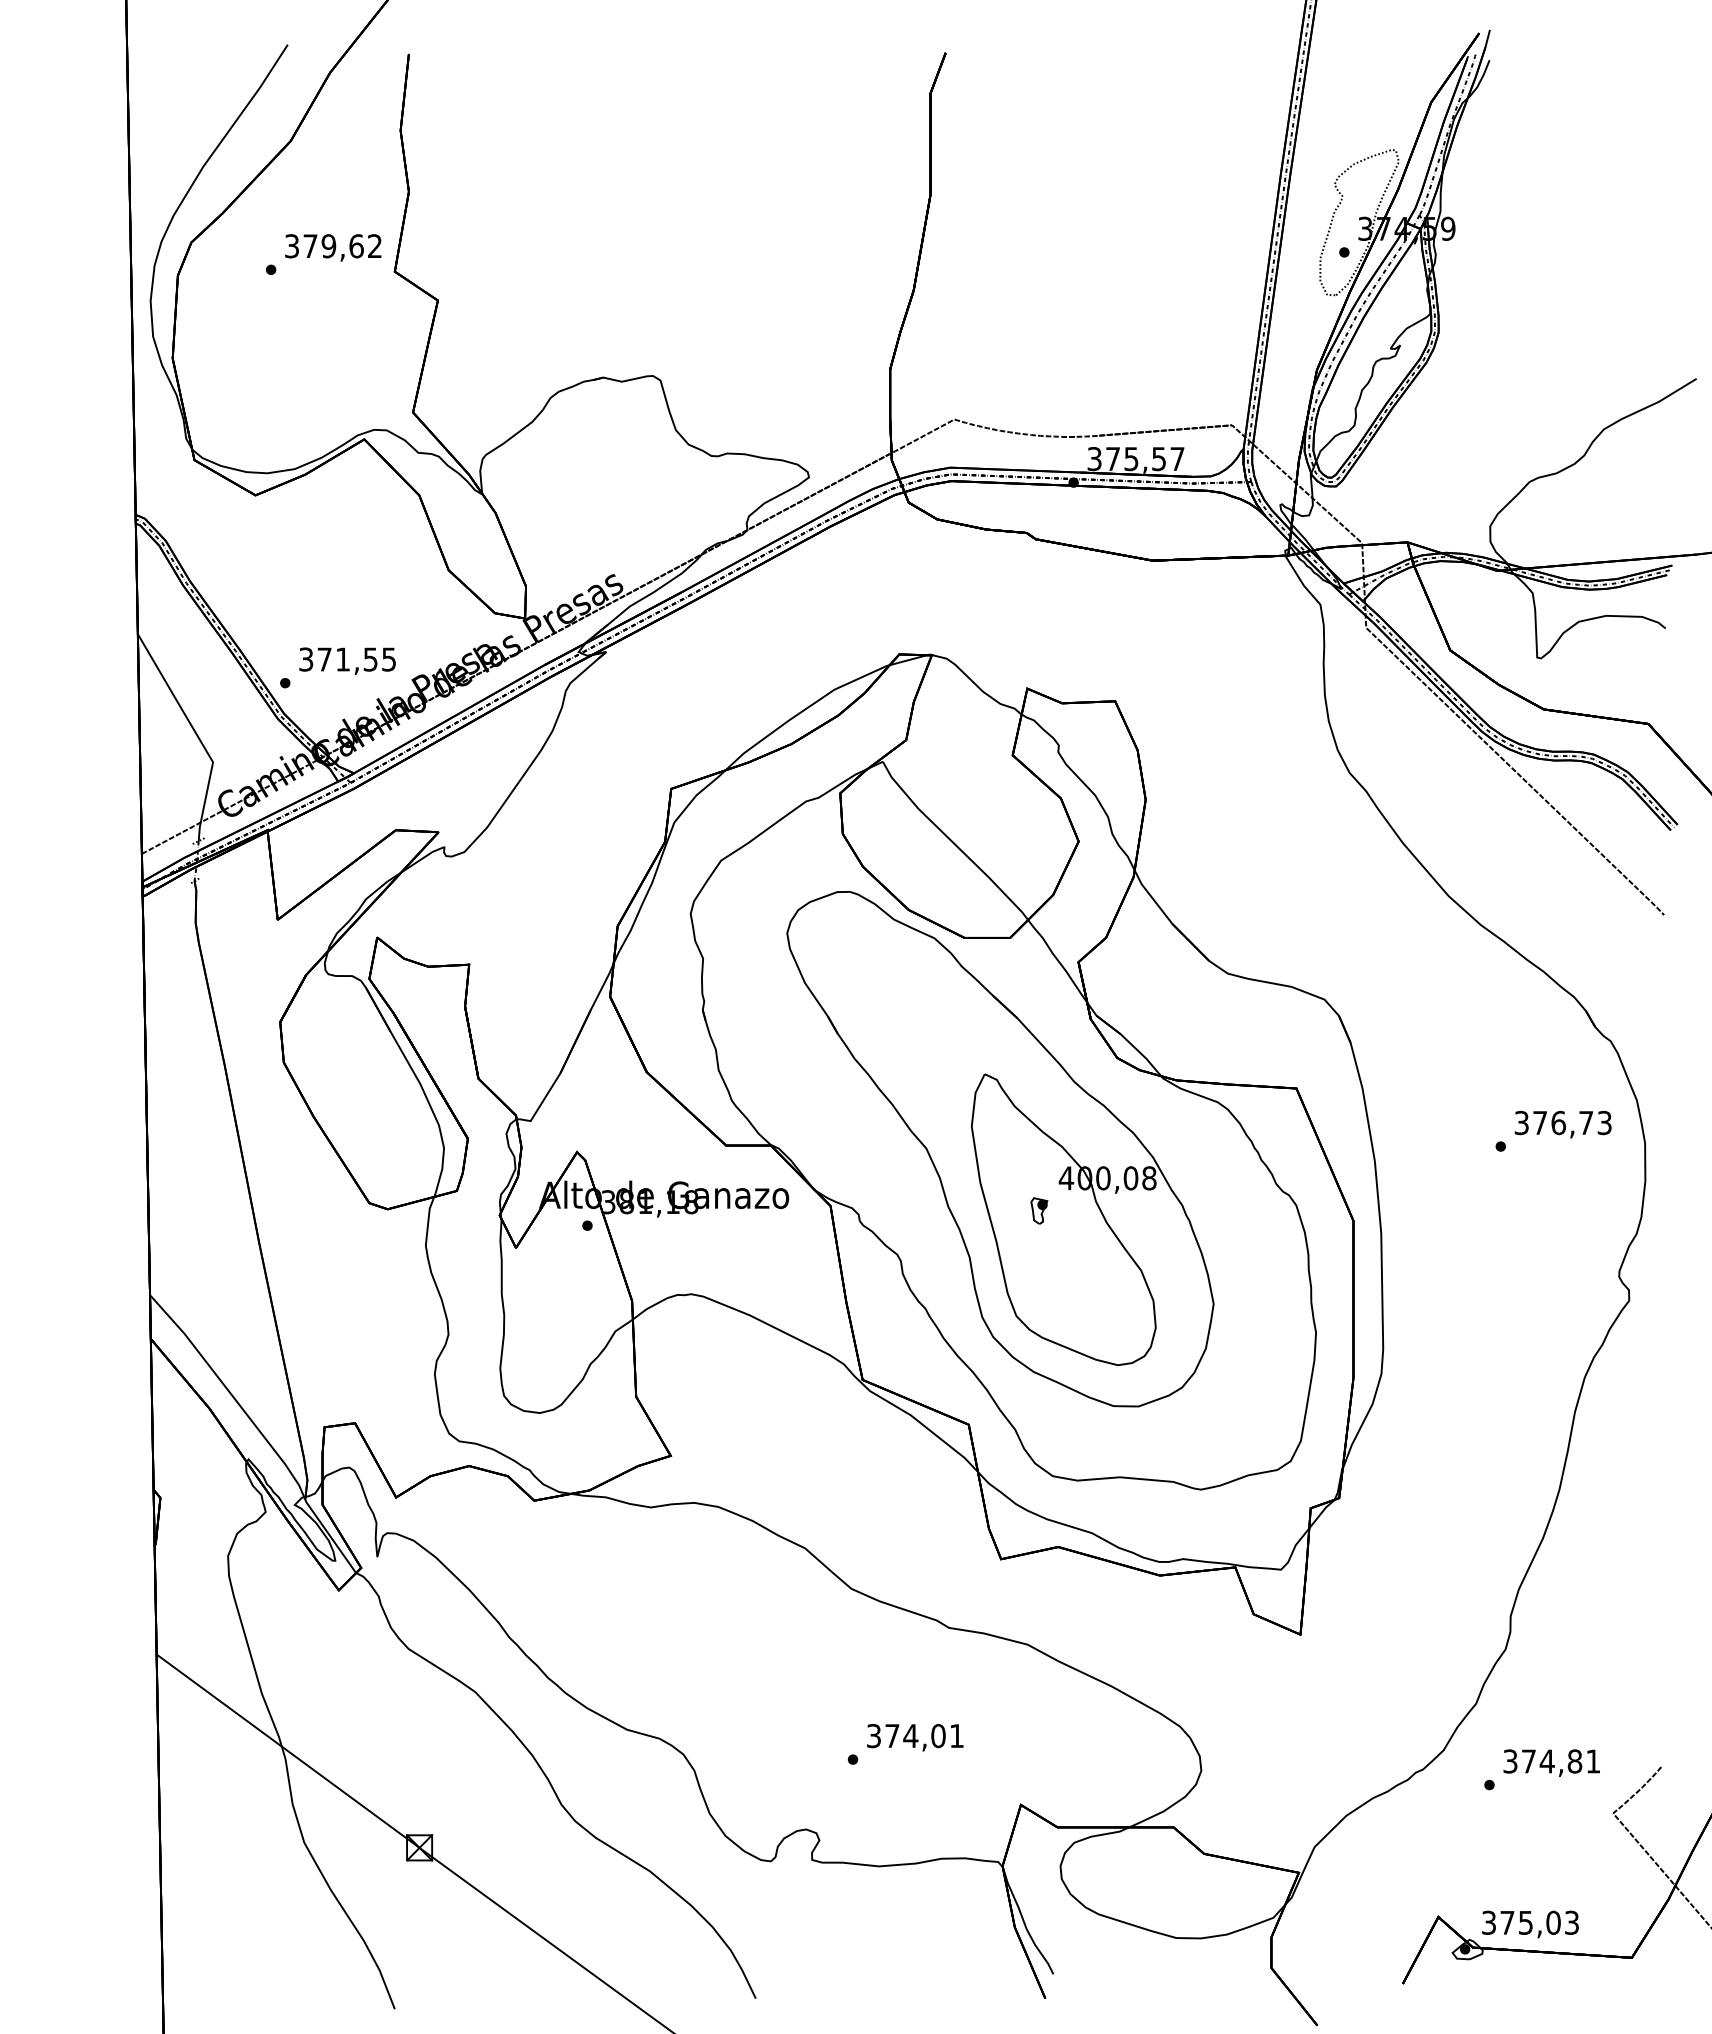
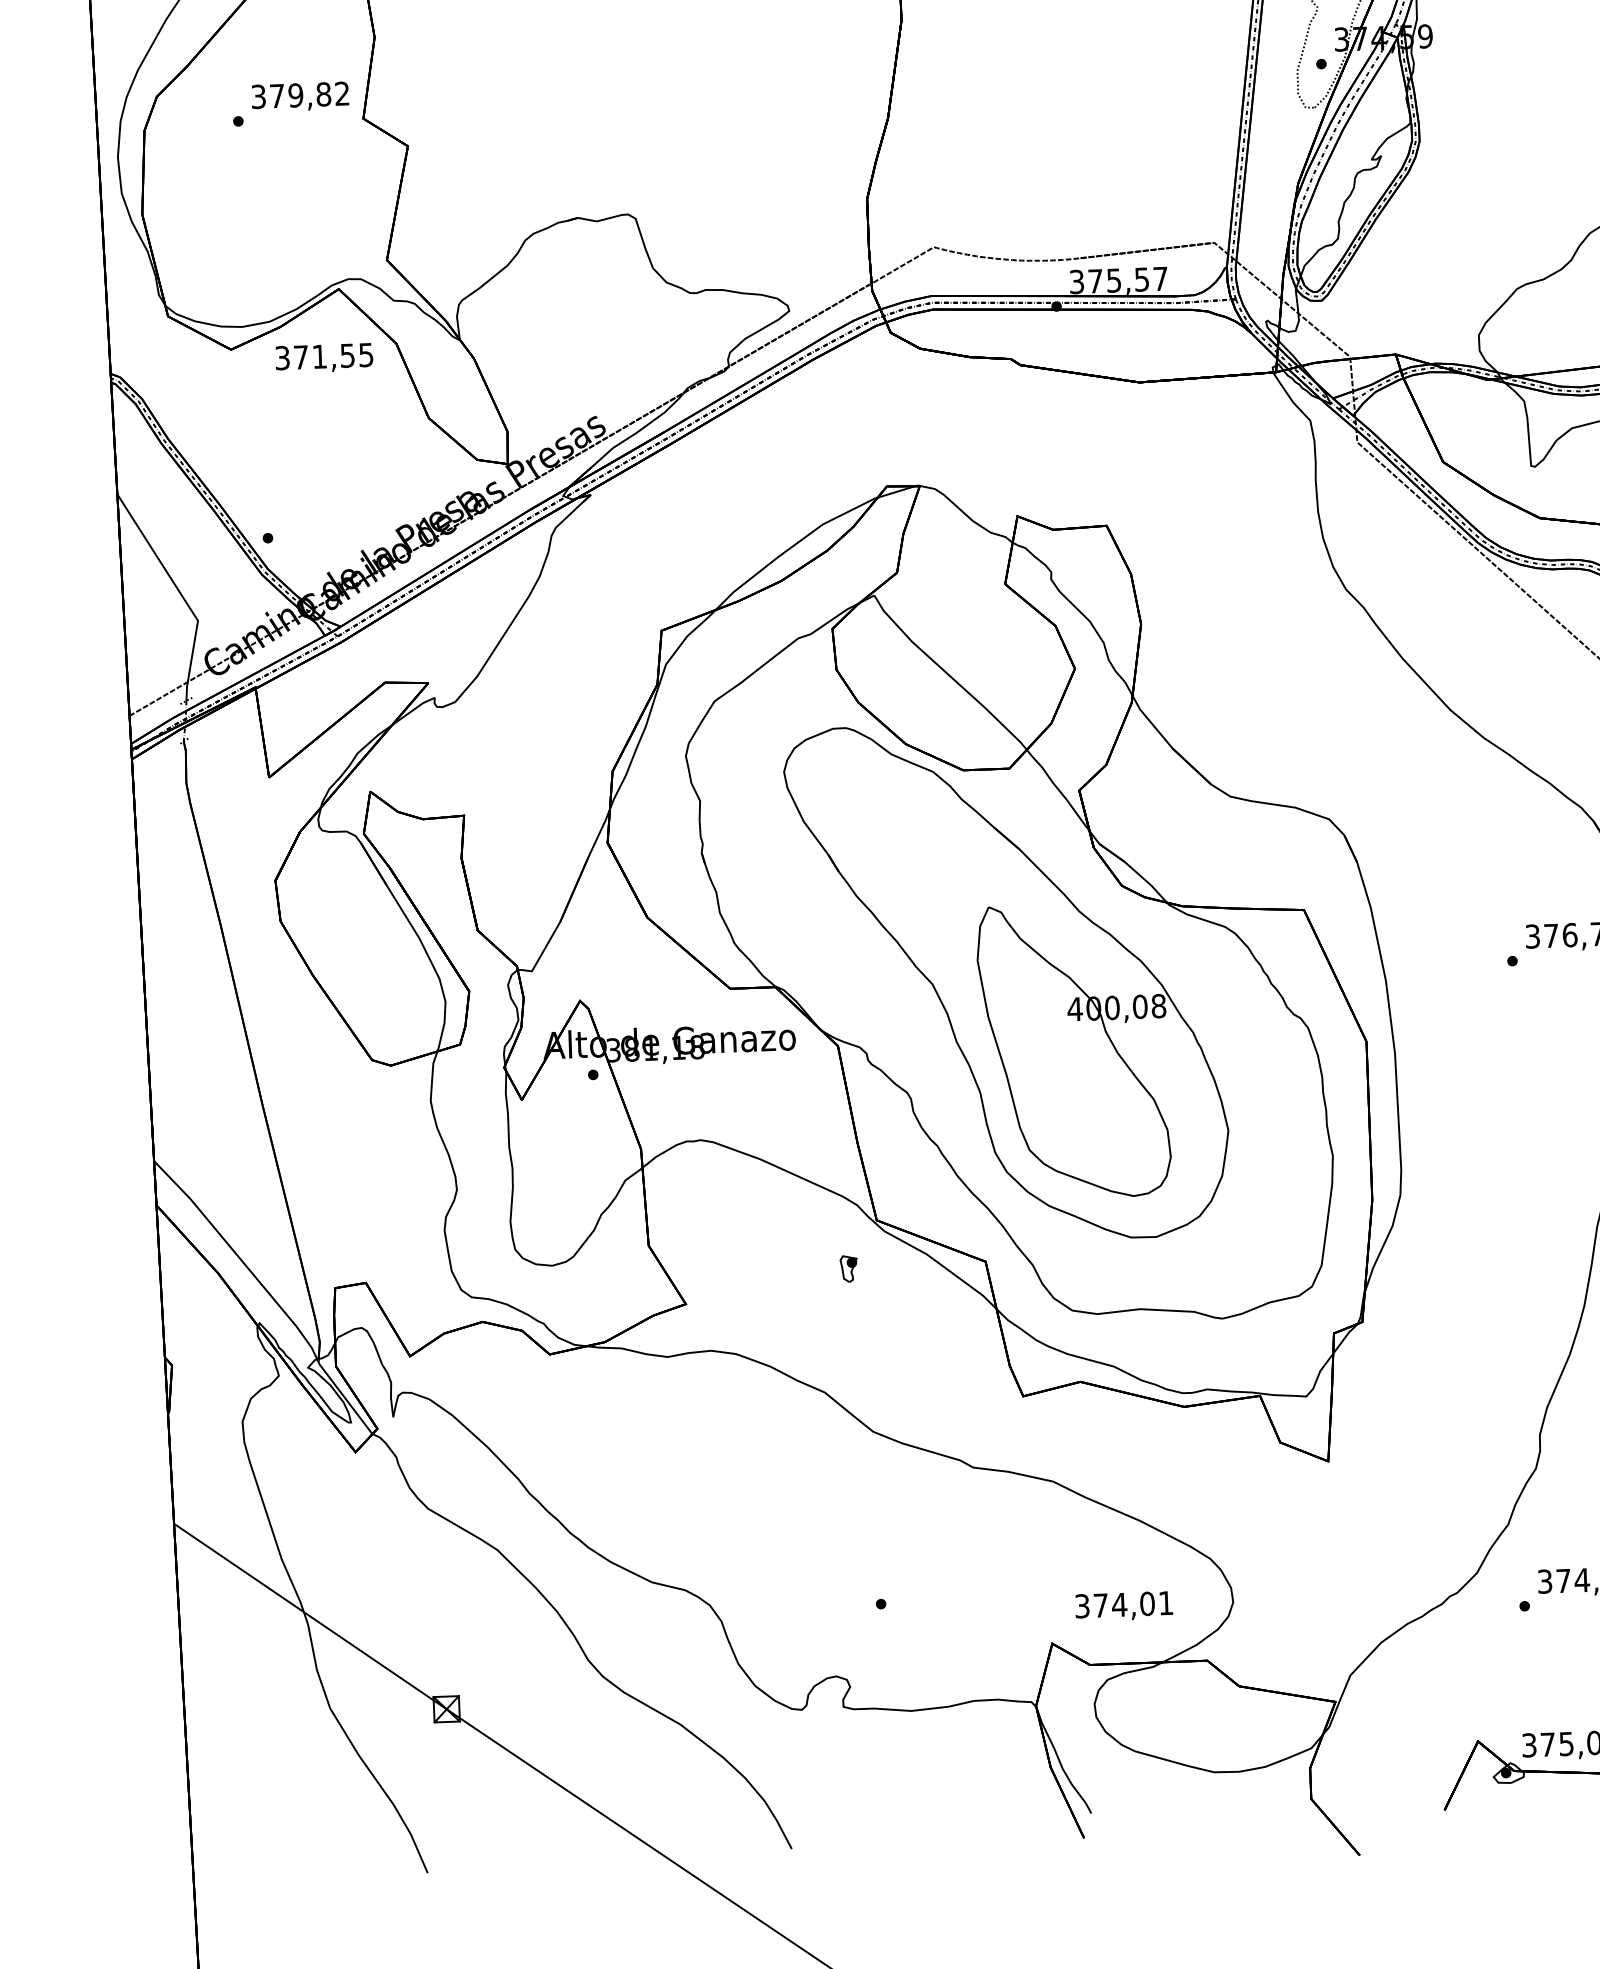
text: (356, 246) -> (323, 94), 379,62 -> 379,82
text: (347, 660) -> (324, 357), moved
part: (1039, 1210) -> (849, 1268), moved
text: (915, 1737) -> (1124, 1606), moved

